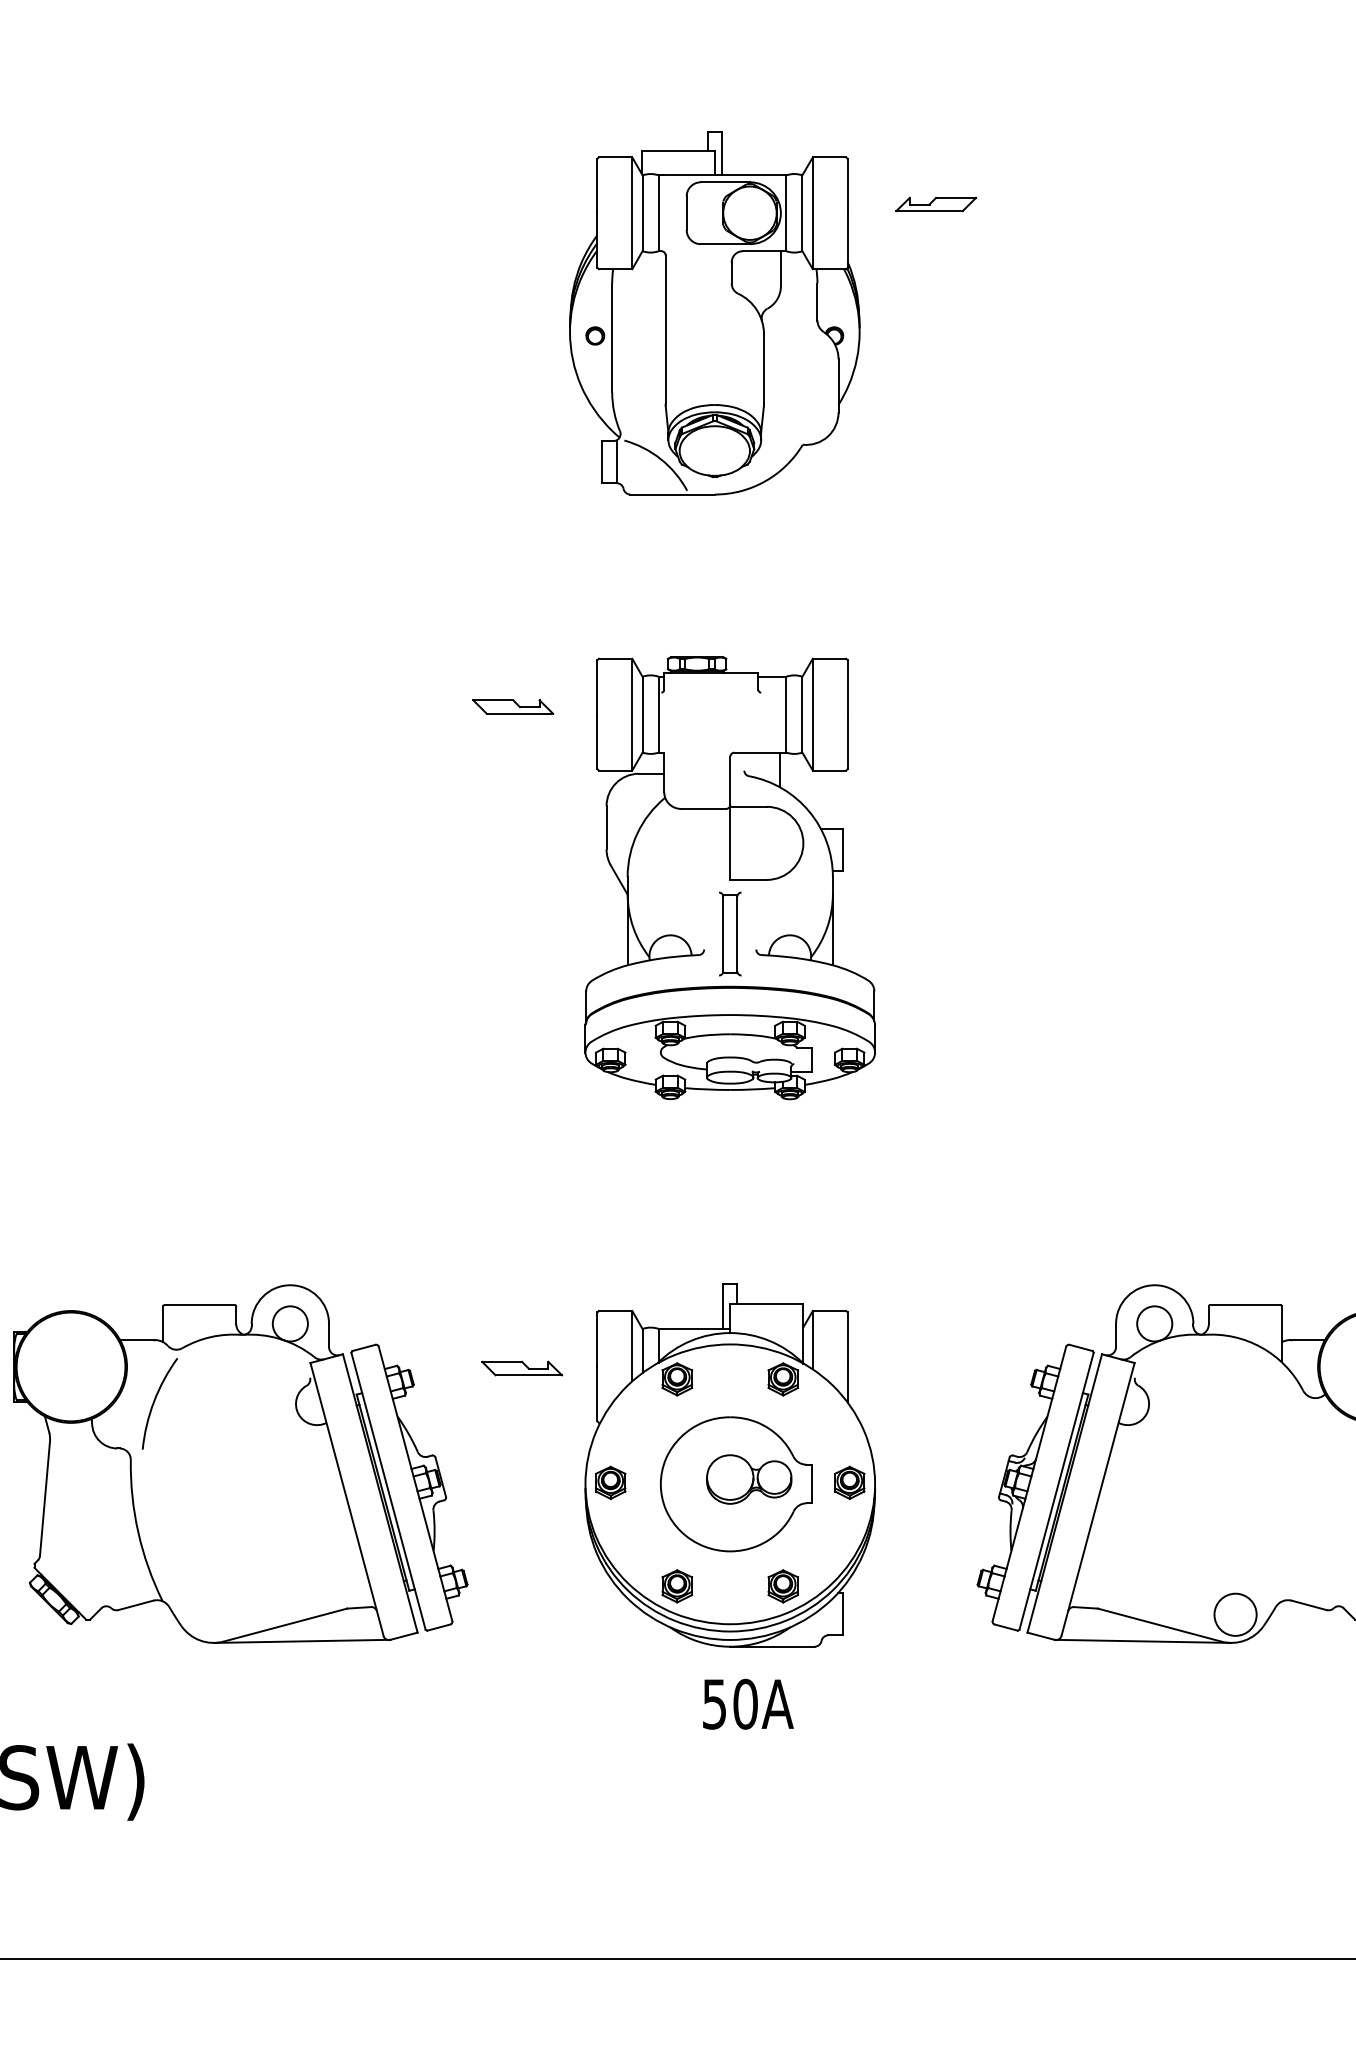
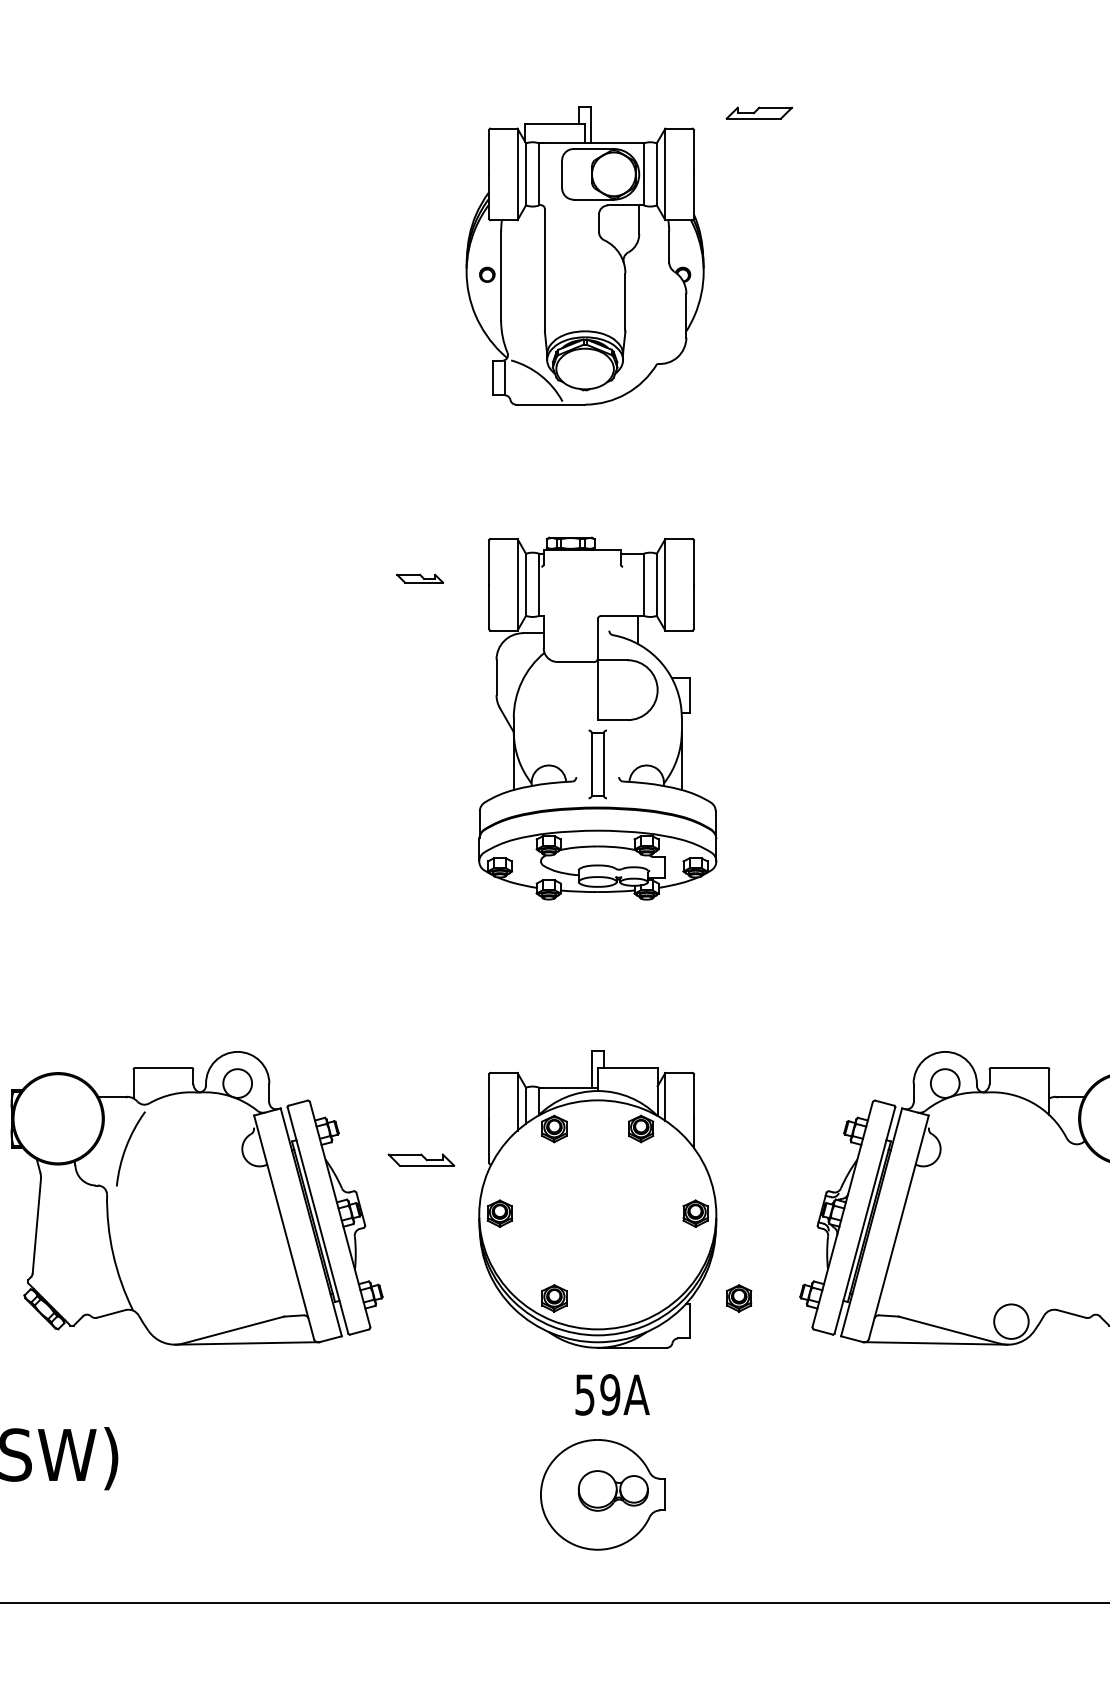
part: (935, 203) -> (758, 112), moved
part: (512, 706) -> (419, 578), size x0.7
part: (522, 1367) -> (421, 1159), moved
part: (736, 1483) -> (602, 1494), moved
part: (783, 1586) -> (739, 1298), moved
text: (745, 1703) -> (610, 1394), 50A -> 59A

